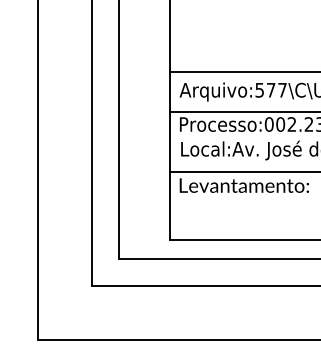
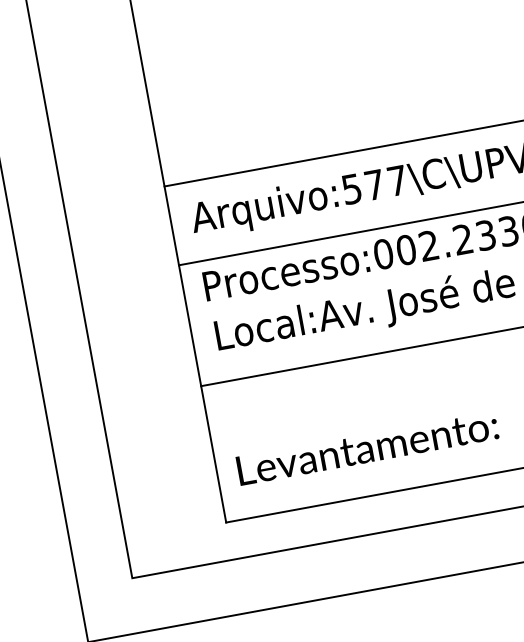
text: (243, 185) -> (365, 447), moved

